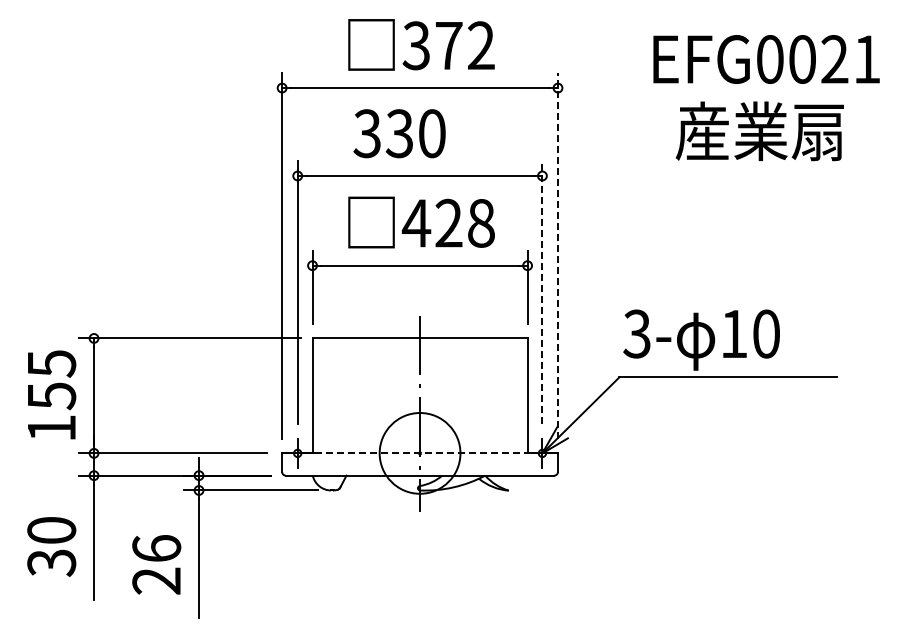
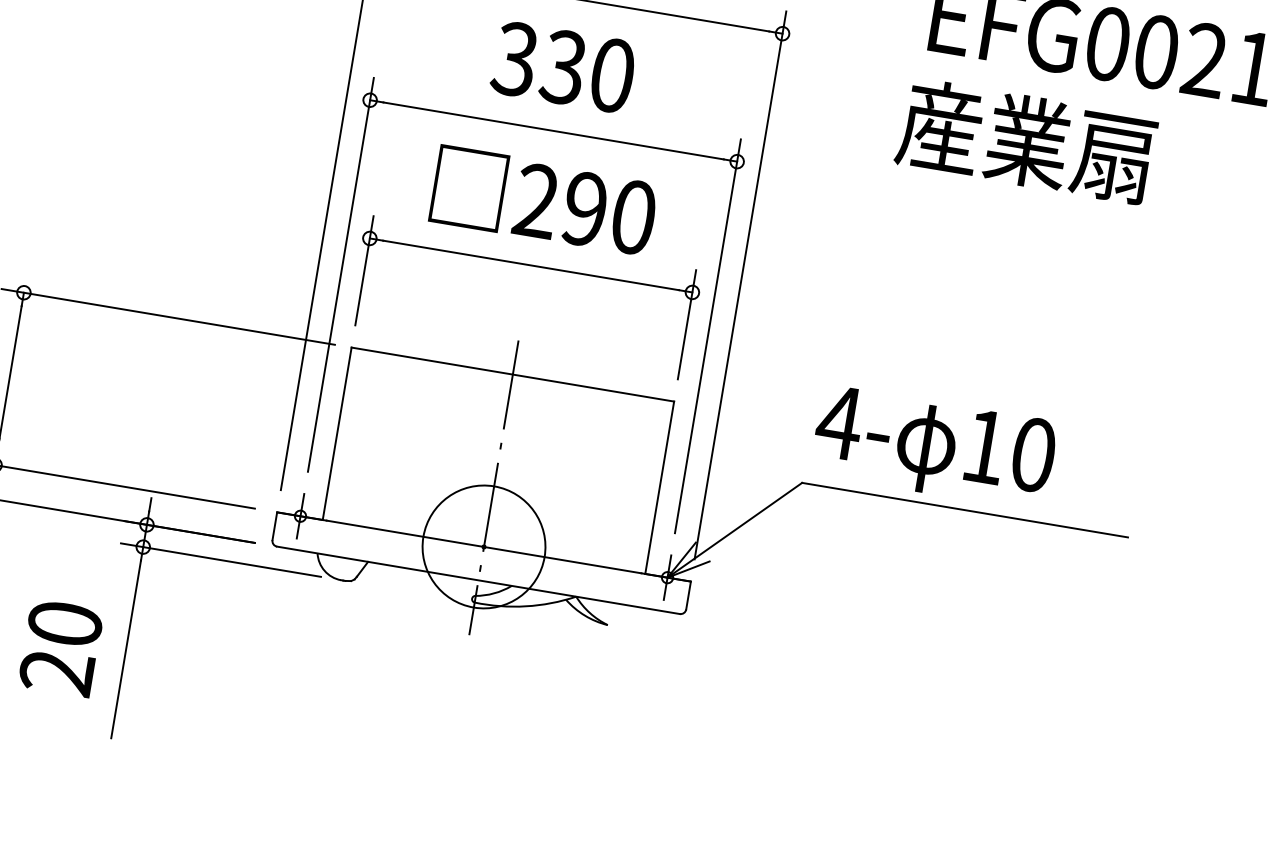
text: (759, 131) -> (1025, 141), moved
text: (399, 133) -> (563, 67), moved
text: (447, 222) -> (583, 207), 428 -> 290
line: (558, 255) -> (741, 284), dashed -> solid
line: (542, 291) -> (708, 334), dashed -> solid
text: (636, 333) -> (838, 421), 3- -> 4-
line: (420, 453) -> (484, 547), dashed -> solid
text: (156, 548) -> (64, 623), 26 -> 20

